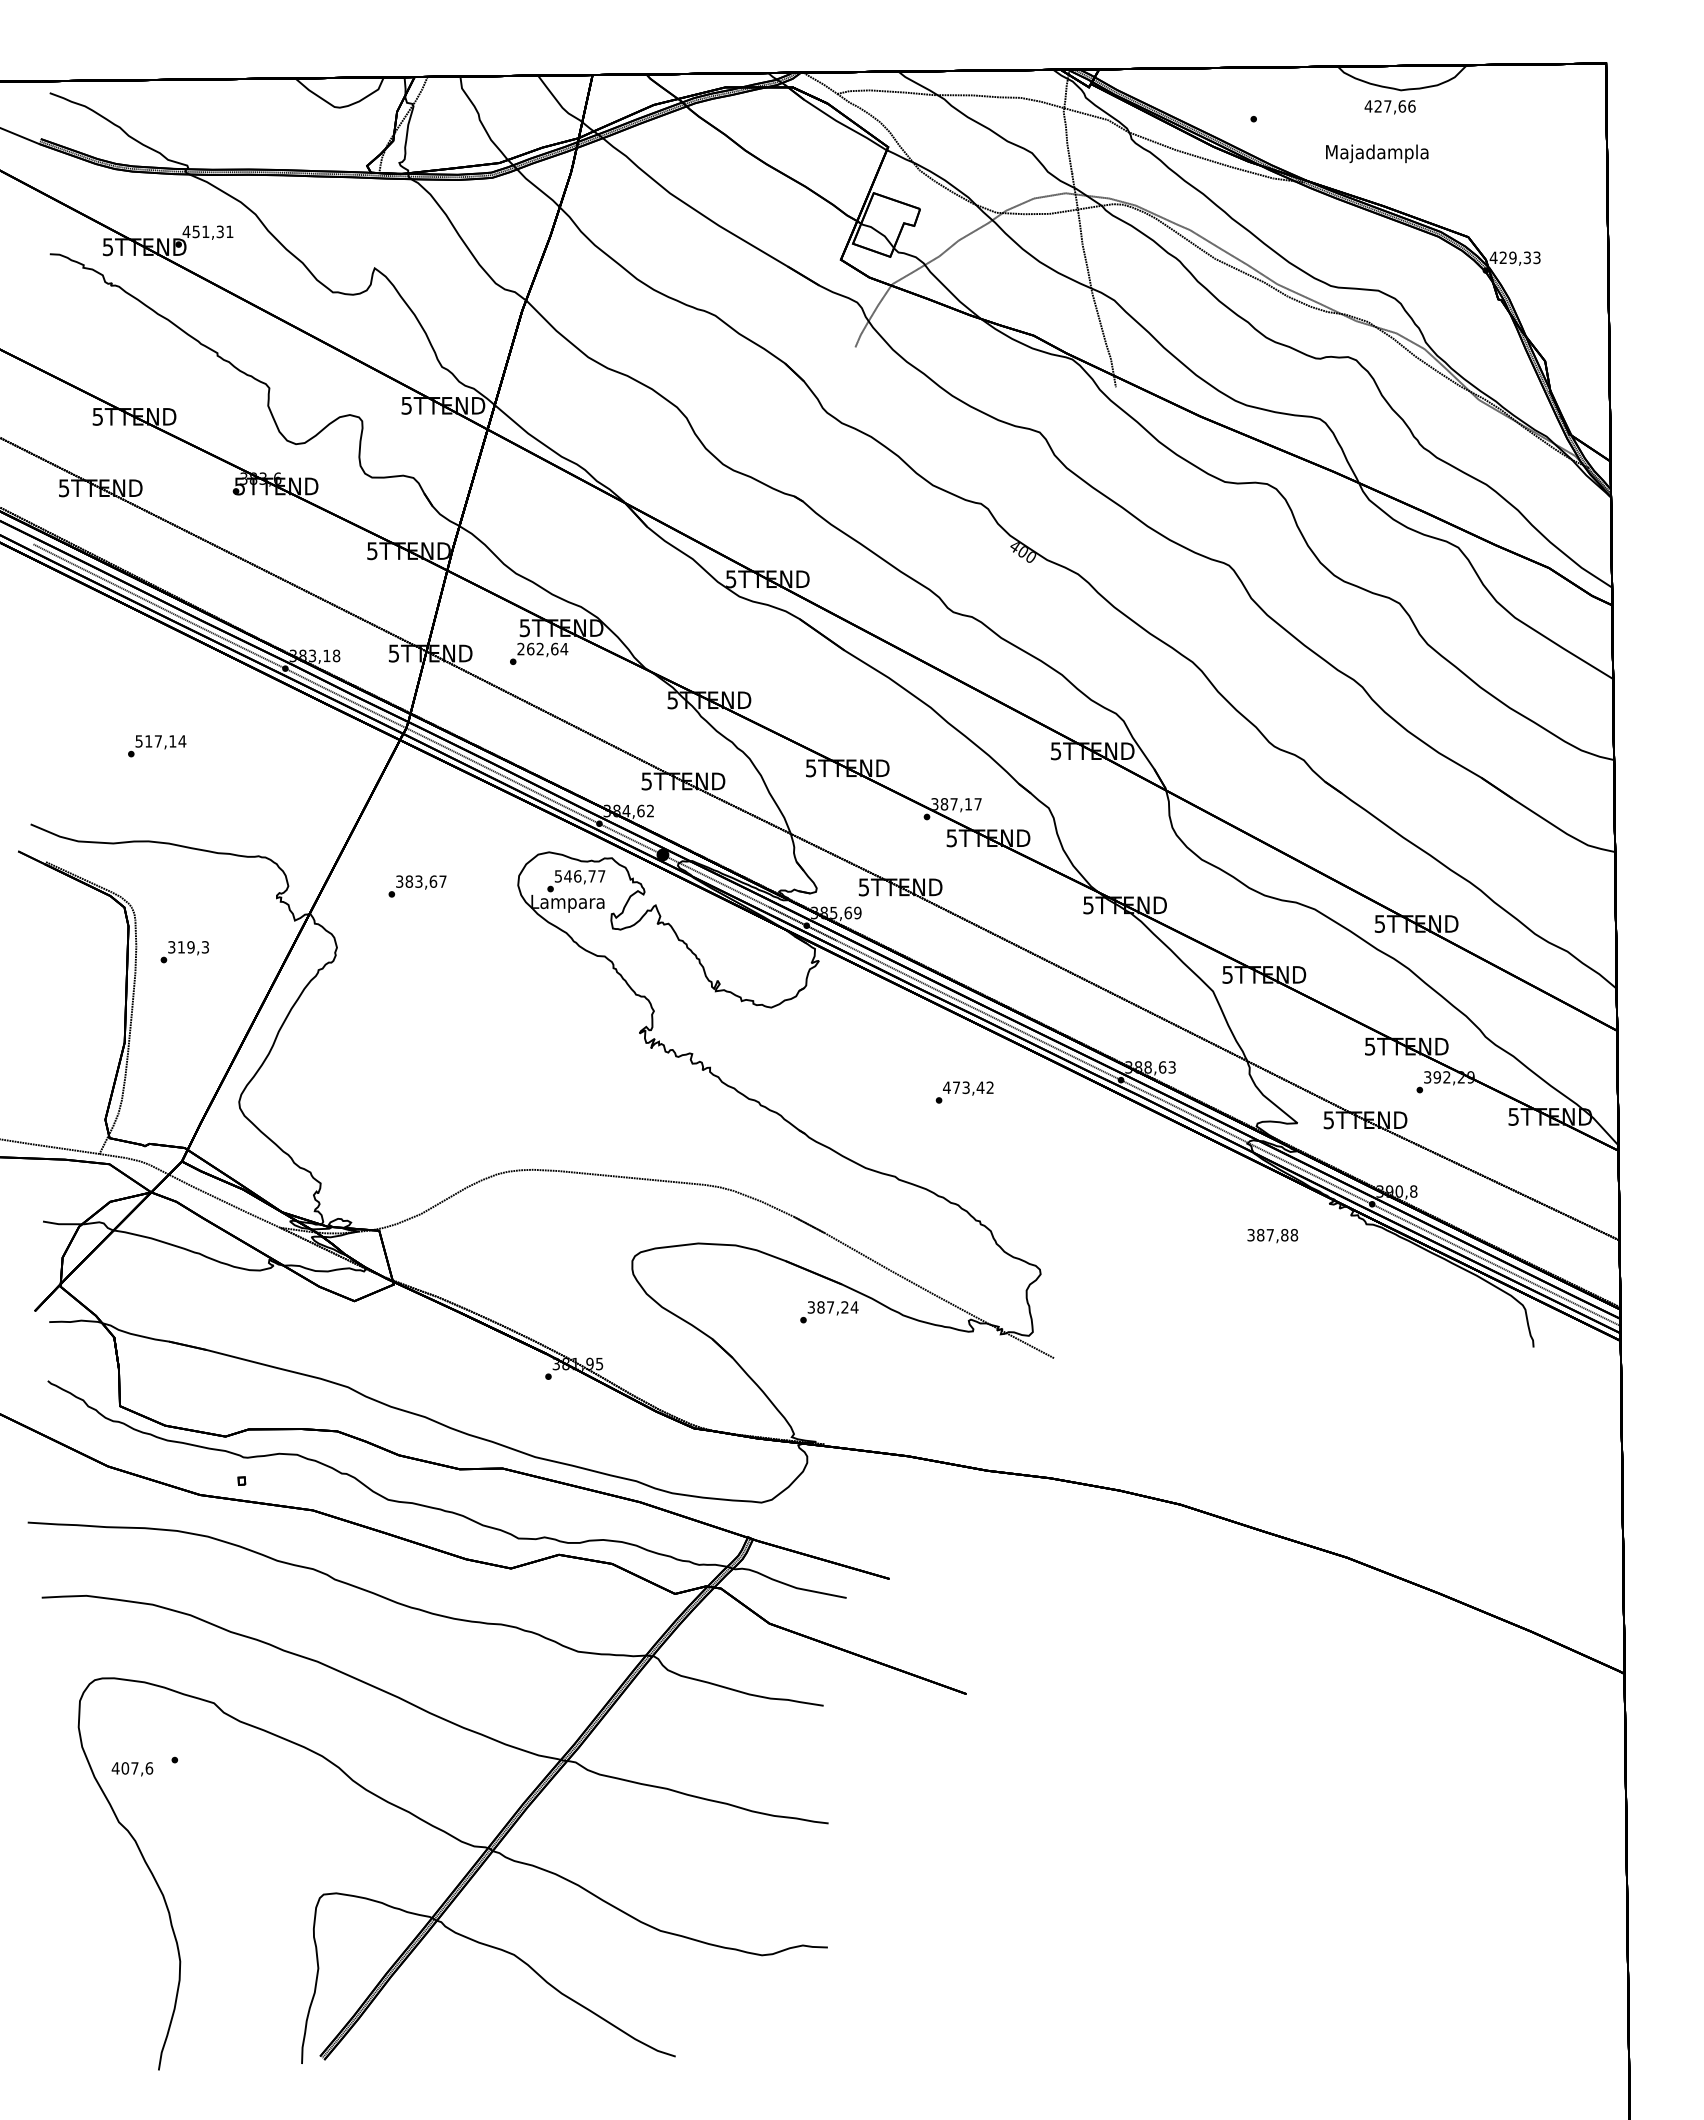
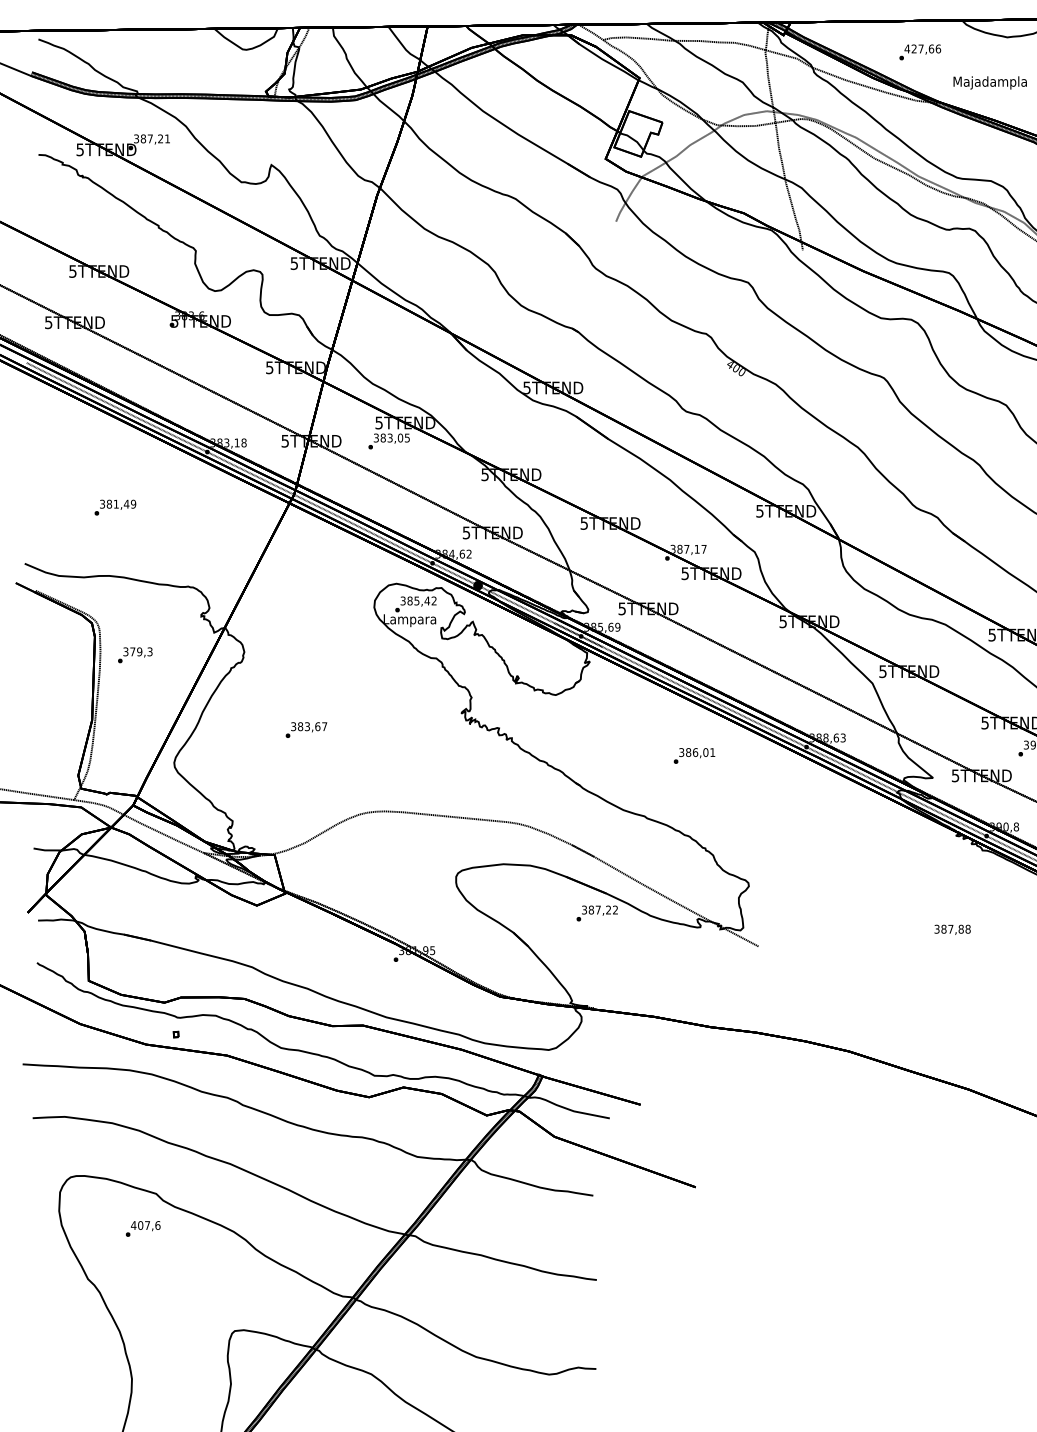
text: (1389, 107) -> (922, 49), moved
text: (202, 231) -> (147, 138), 451,31 -> 387,21
text: (542, 648) -> (391, 437), 262,64 -> 383,05
text: (160, 741) -> (117, 504), 517,14 -> 381,49
text: (580, 876) -> (418, 601), 546,77 -> 385,42
text: (417, 886) -> (306, 730), moved
text: (181, 947) -> (132, 652), 319,3 -> 379,3
text: (968, 1087) -> (697, 752), 473,42 -> 386,01
text: (1272, 1236) -> (952, 930), moved
text: (854, 1307) -> (615, 910), 387,24 -> 387,22
text: (132, 1769) -> (145, 1226), moved

